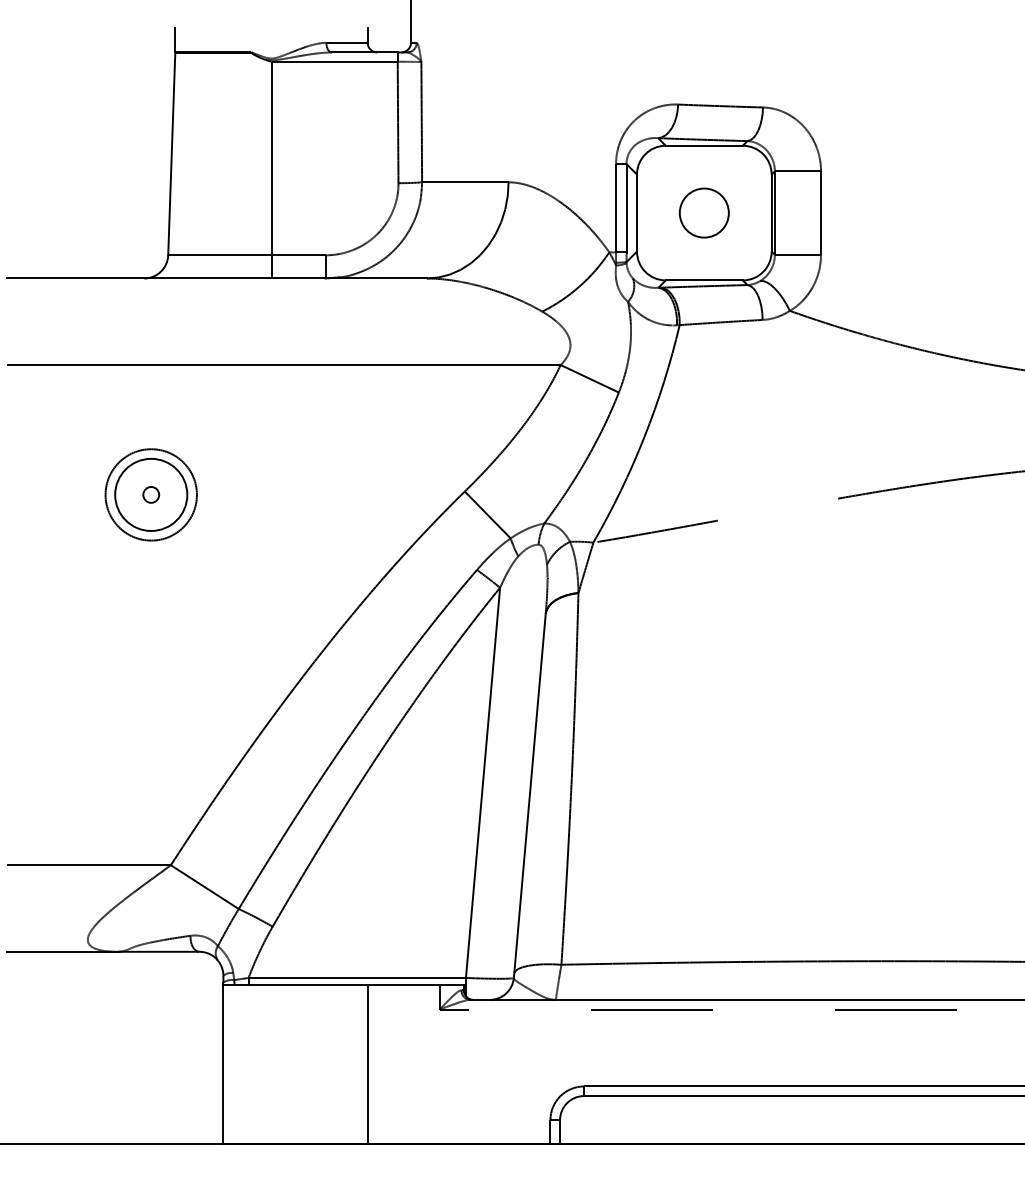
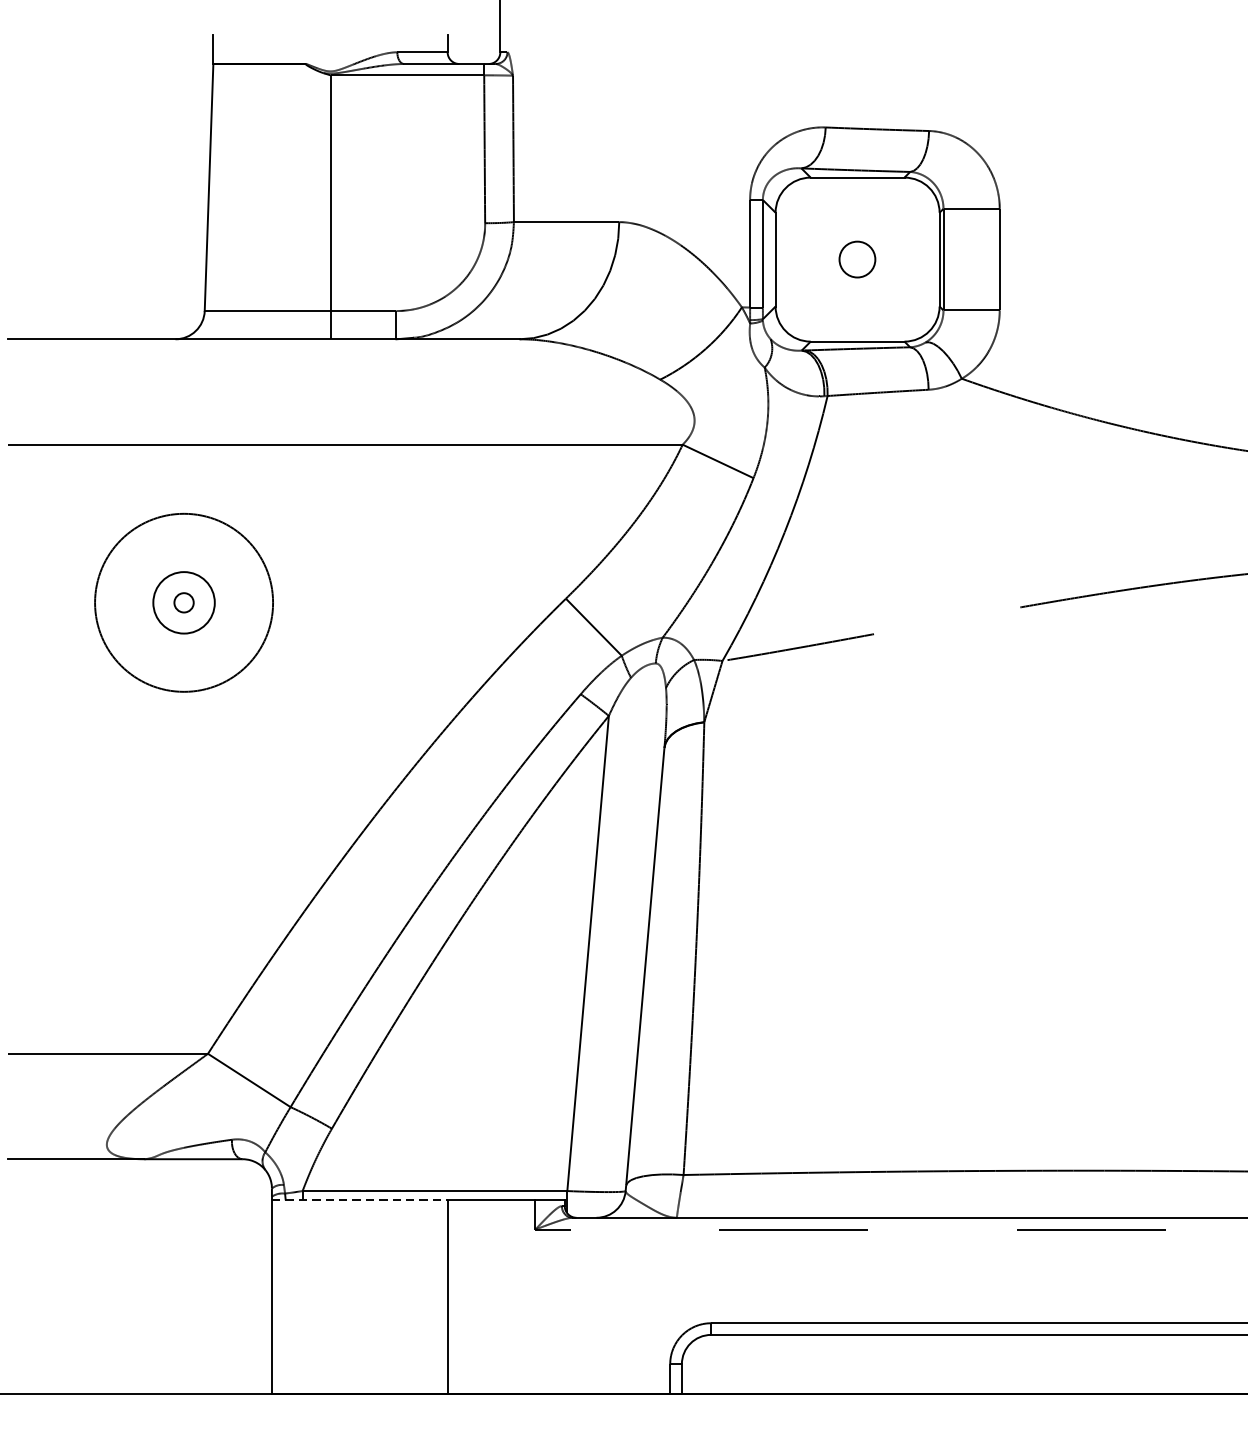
circle: (703, 212) -> (856, 258), size x0.6
circle: (150, 494) -> (183, 602), size x1.6
circle: (151, 494) -> (184, 602), size x0.7
line: (296, 985) -> (360, 1200), solid -> dashed

